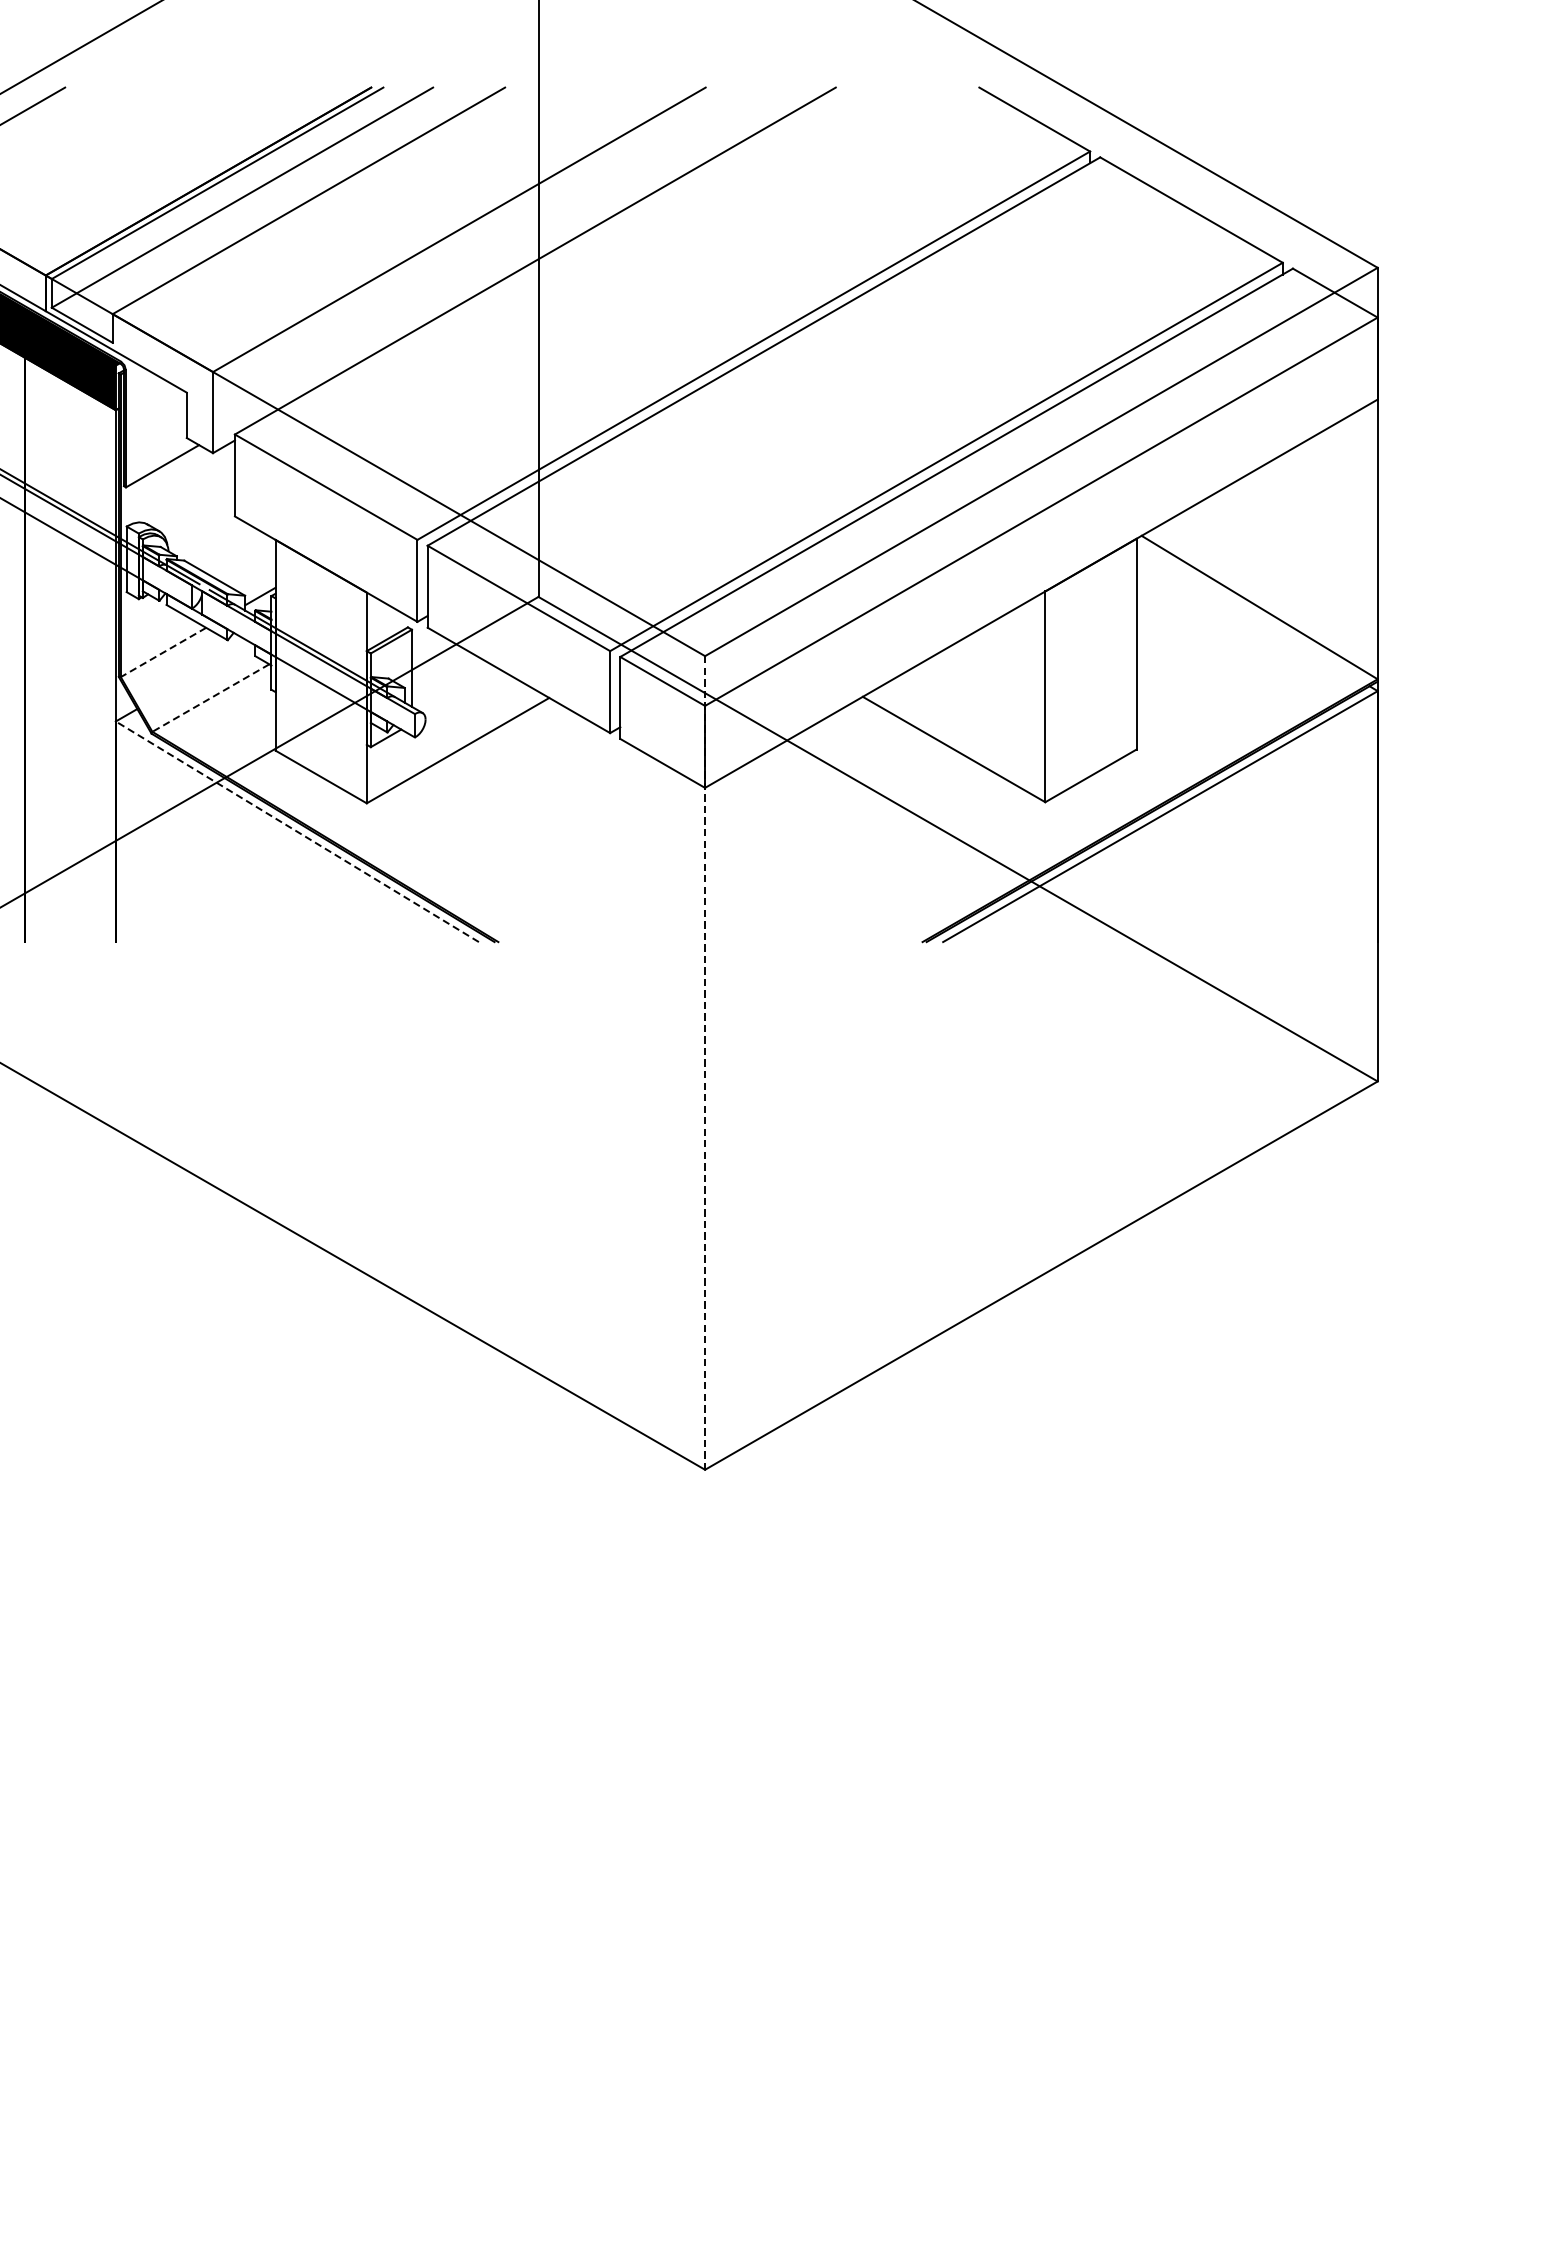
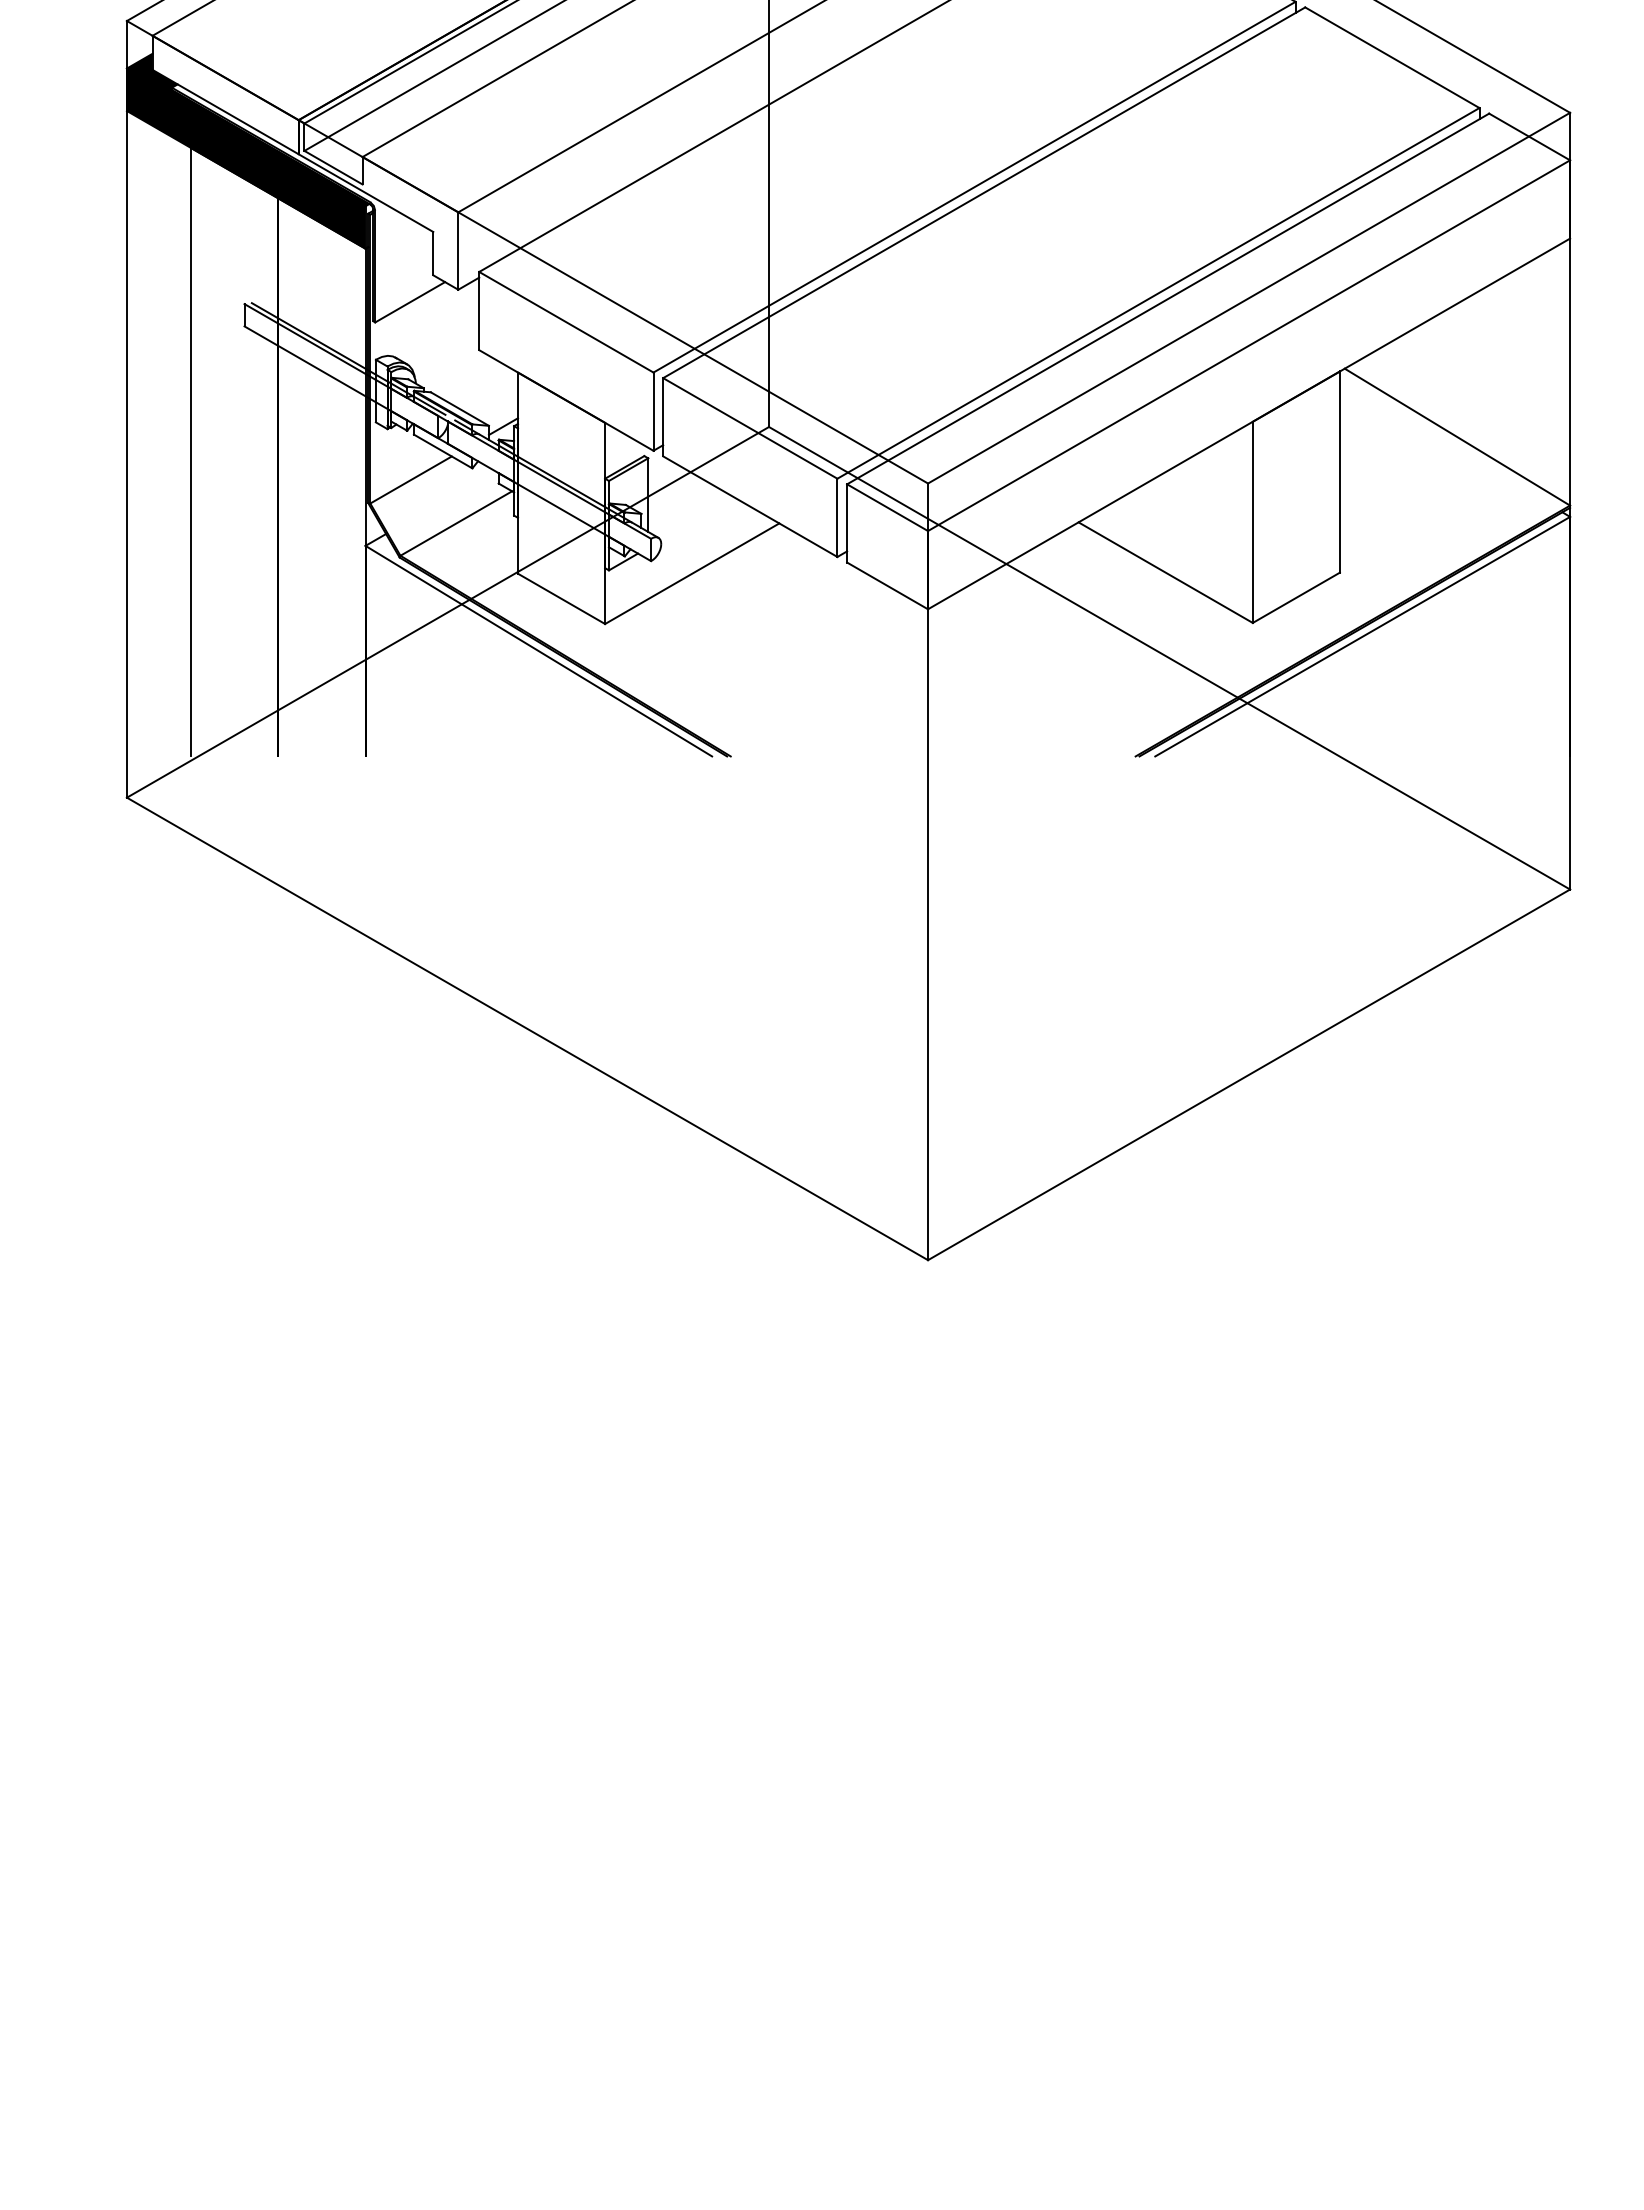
line: (162, 652) -> (410, 480), dashed -> solid
line: (210, 698) -> (455, 523), dashed -> solid
line: (297, 832) -> (538, 651), dashed -> solid
line: (705, 1063) -> (928, 872), dashed -> solid

